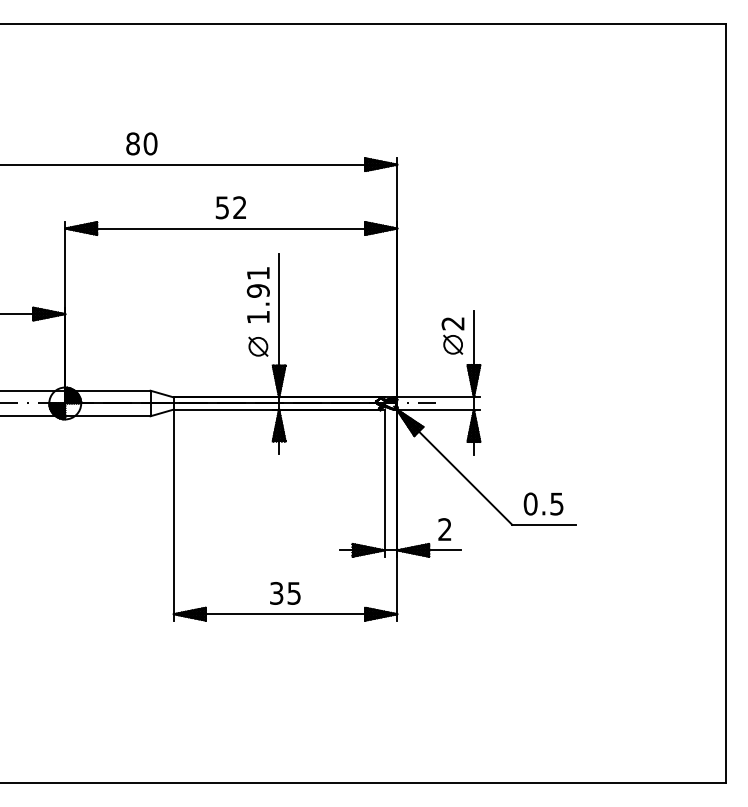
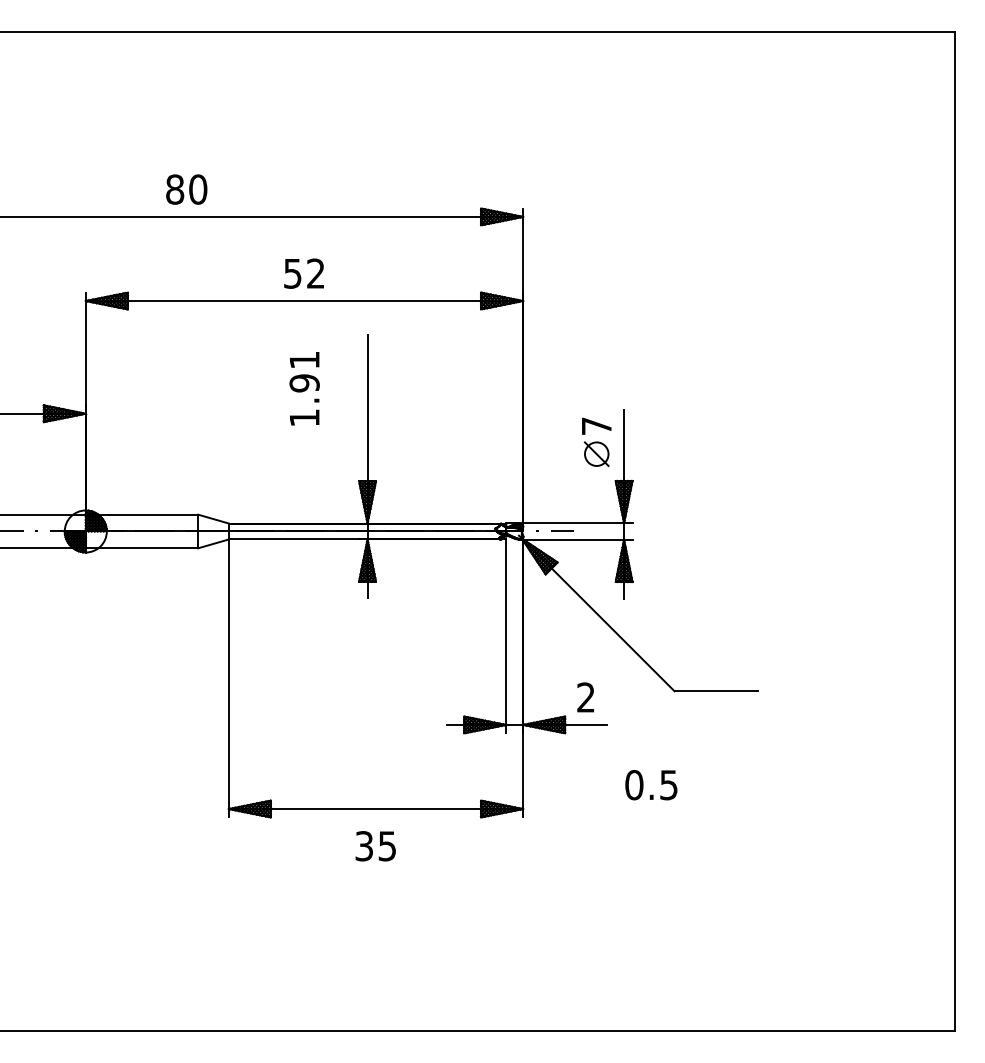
text: (257, 294) -> (303, 387), moved
text: (452, 323) -> (595, 426), 2 -> 7
part: (258, 346) -> (340, 456), removed
text: (543, 503) -> (651, 784), moved
text: (285, 593) -> (375, 846), moved

